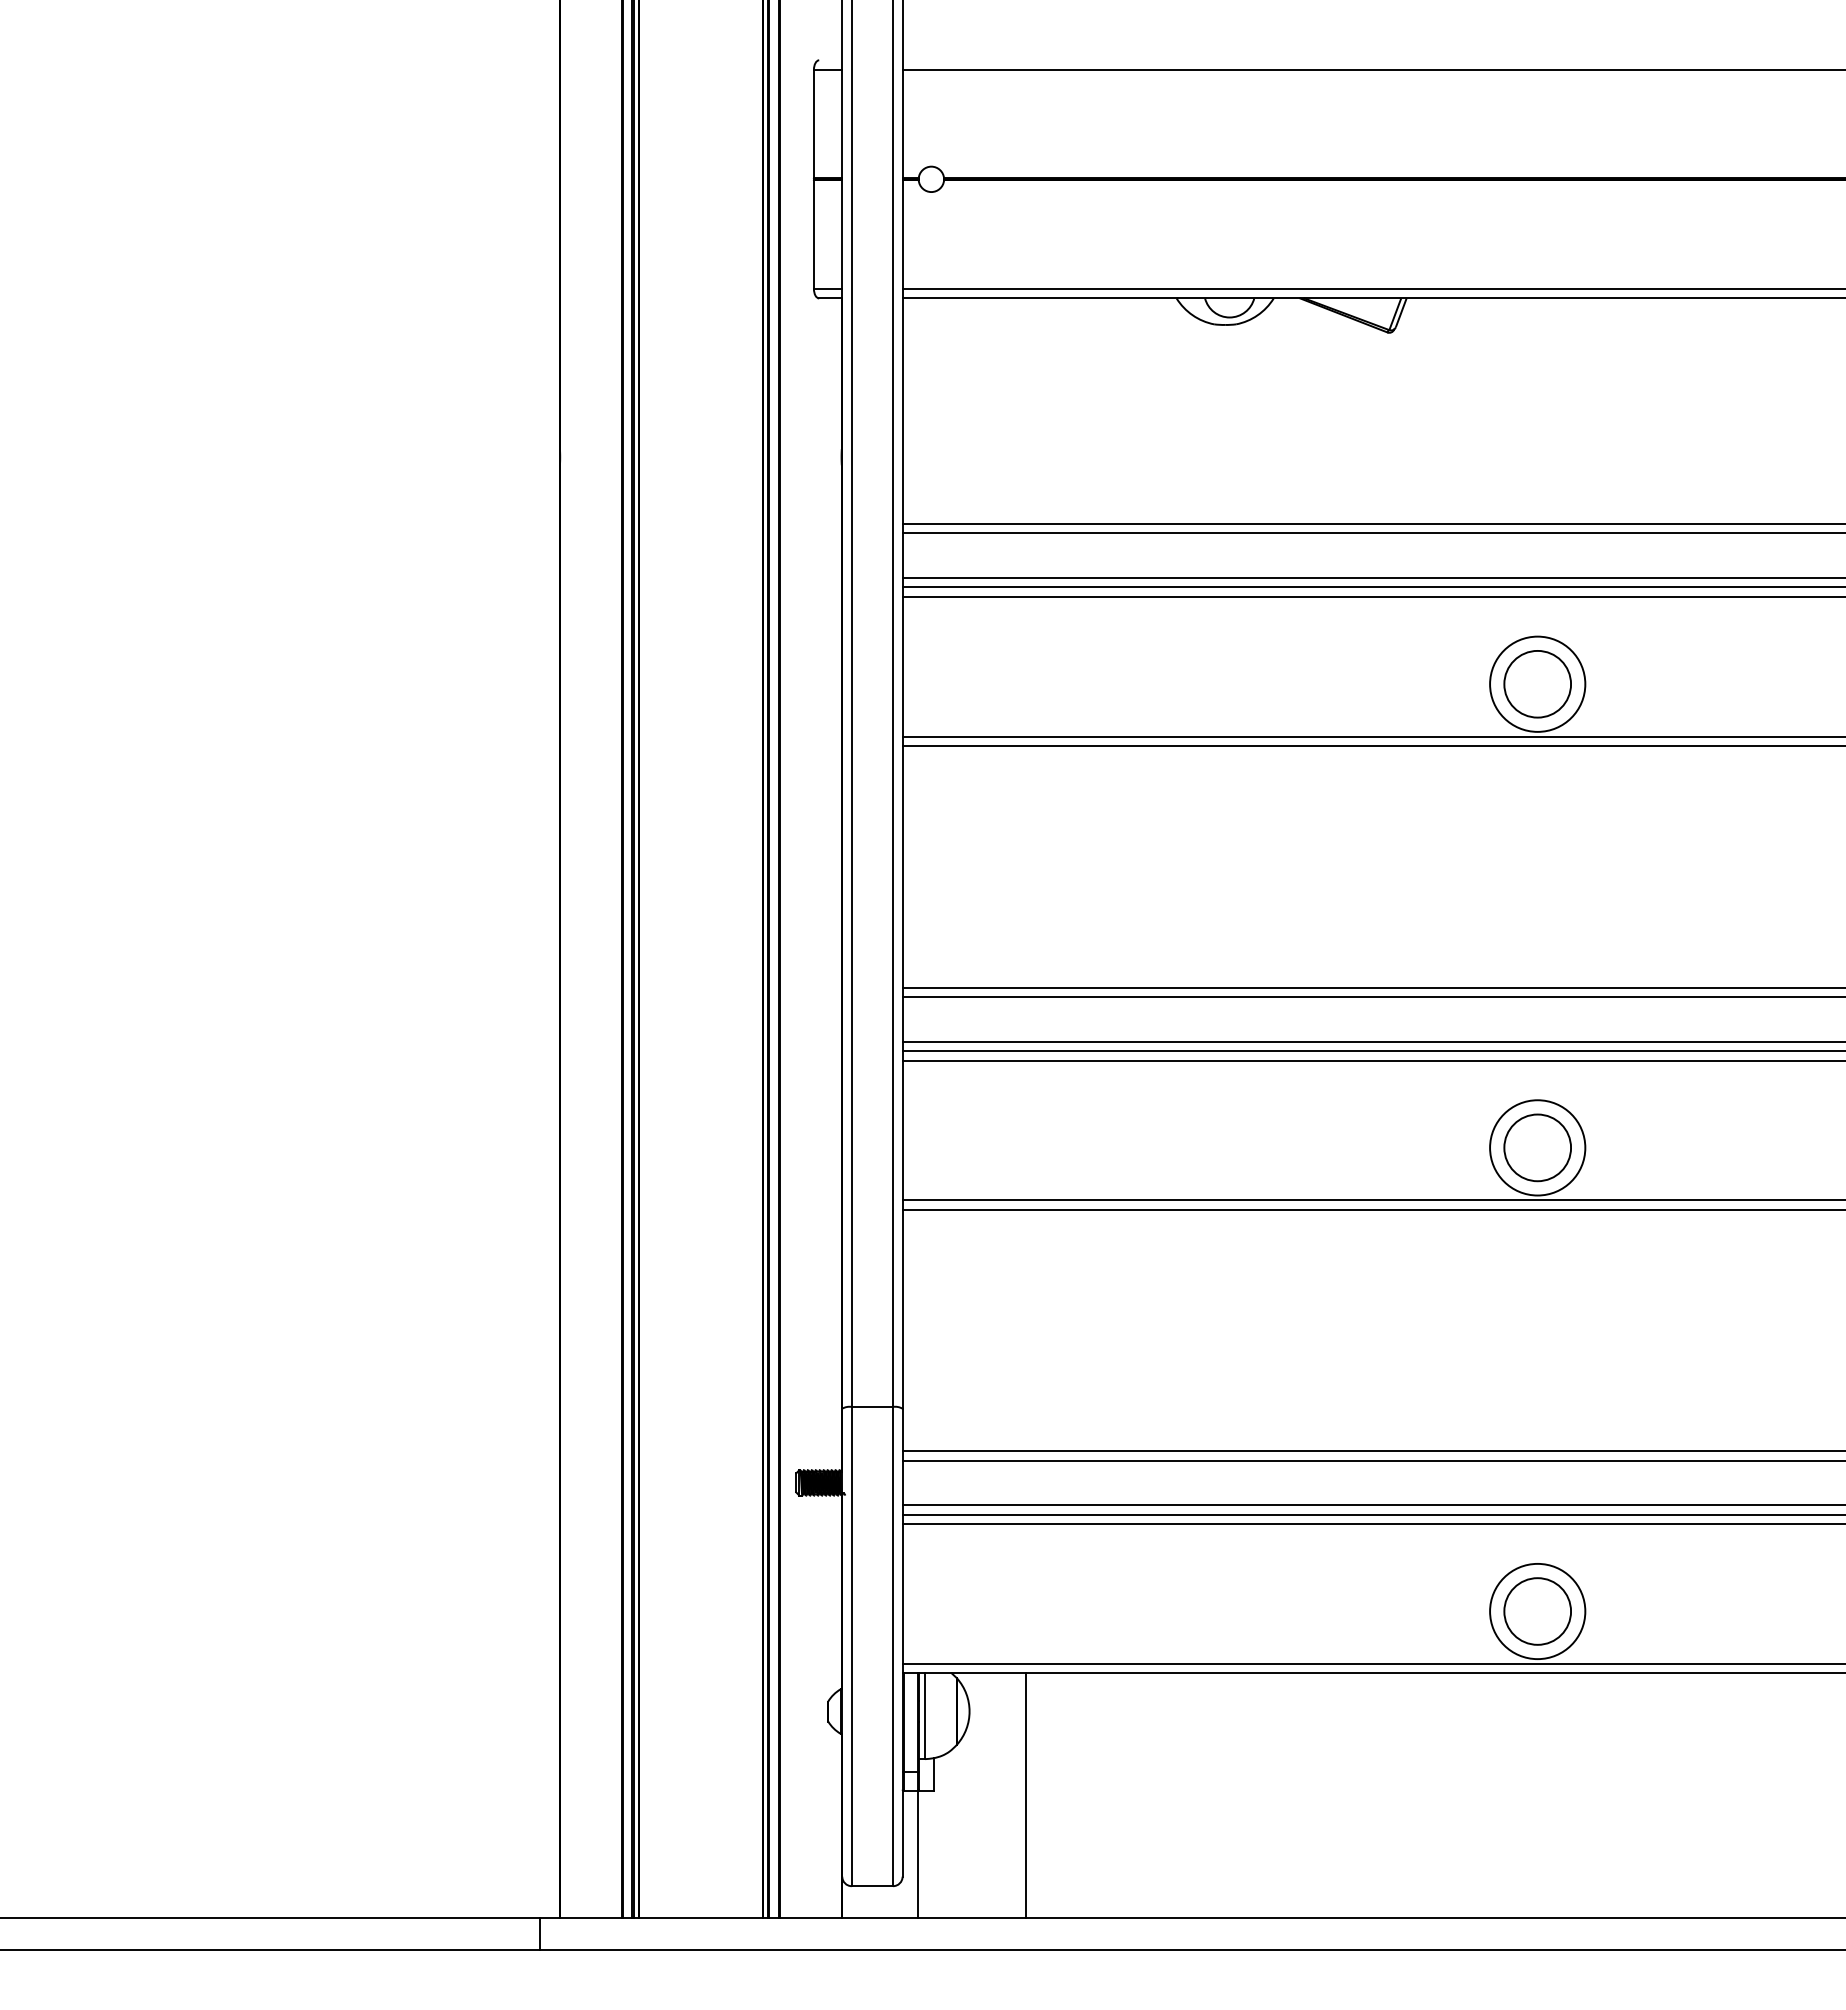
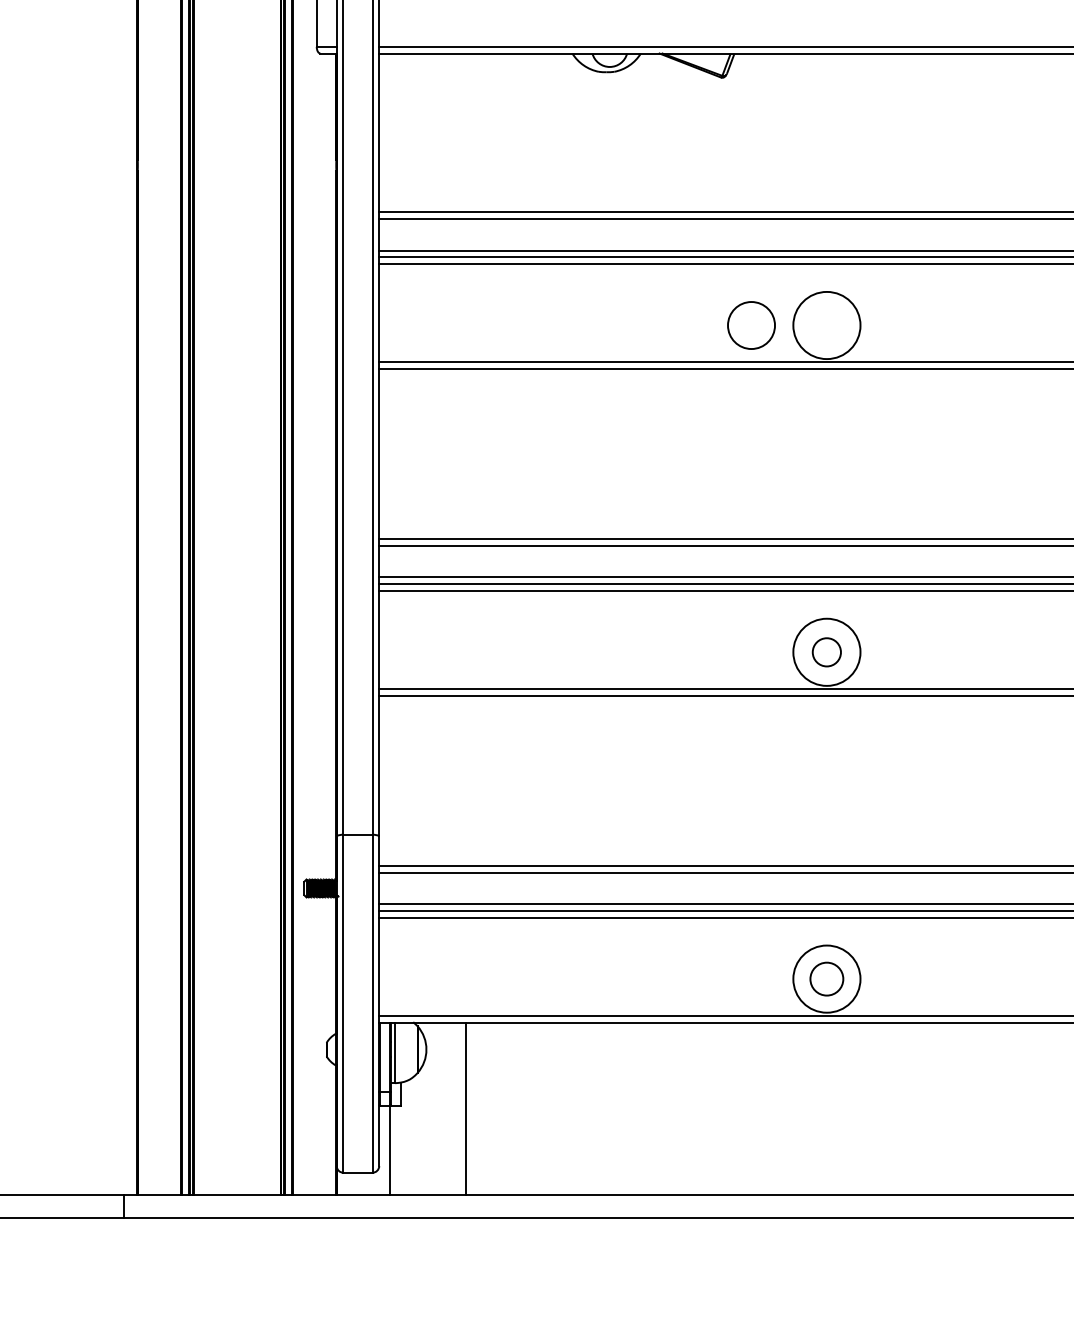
circle: (1537, 684) -> (751, 325), moved
circle: (1537, 1147) -> (826, 652), size x0.6
circle: (1537, 1611) -> (826, 979), size x0.7

